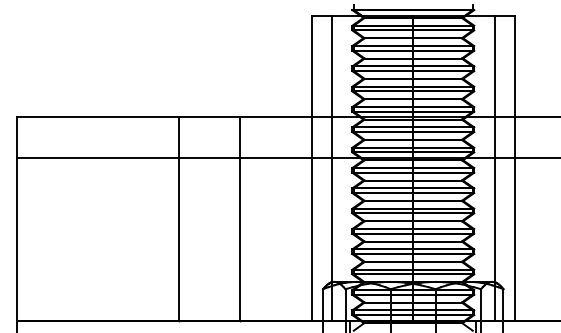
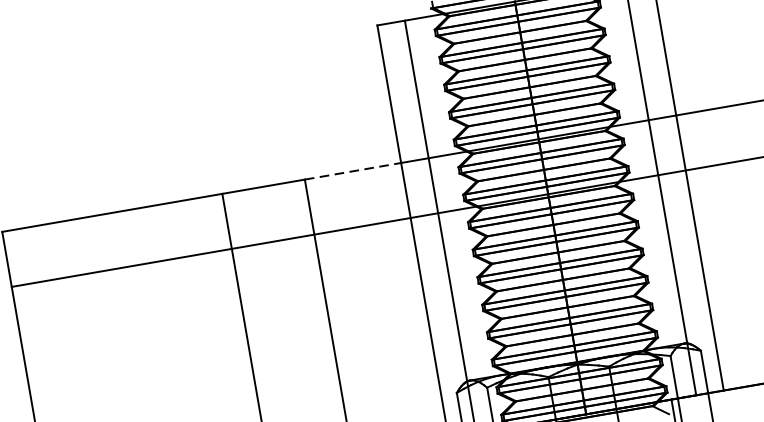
line: (276, 117) -> (353, 171), solid -> dashed

